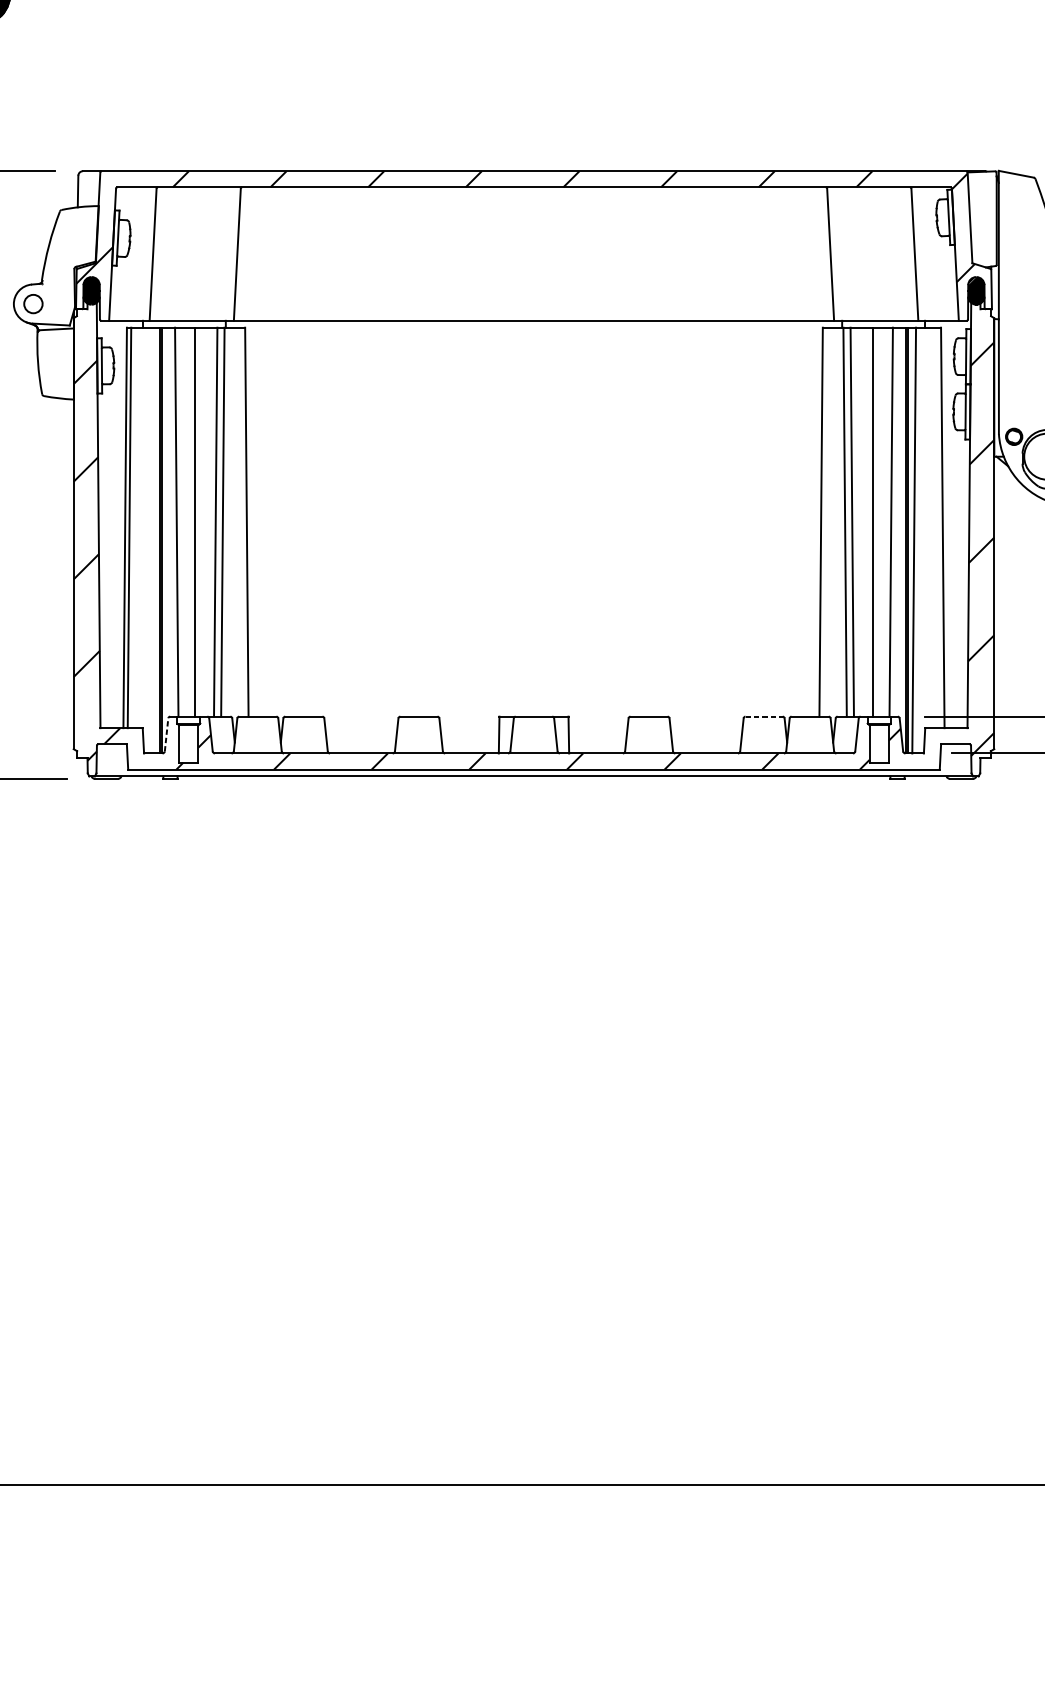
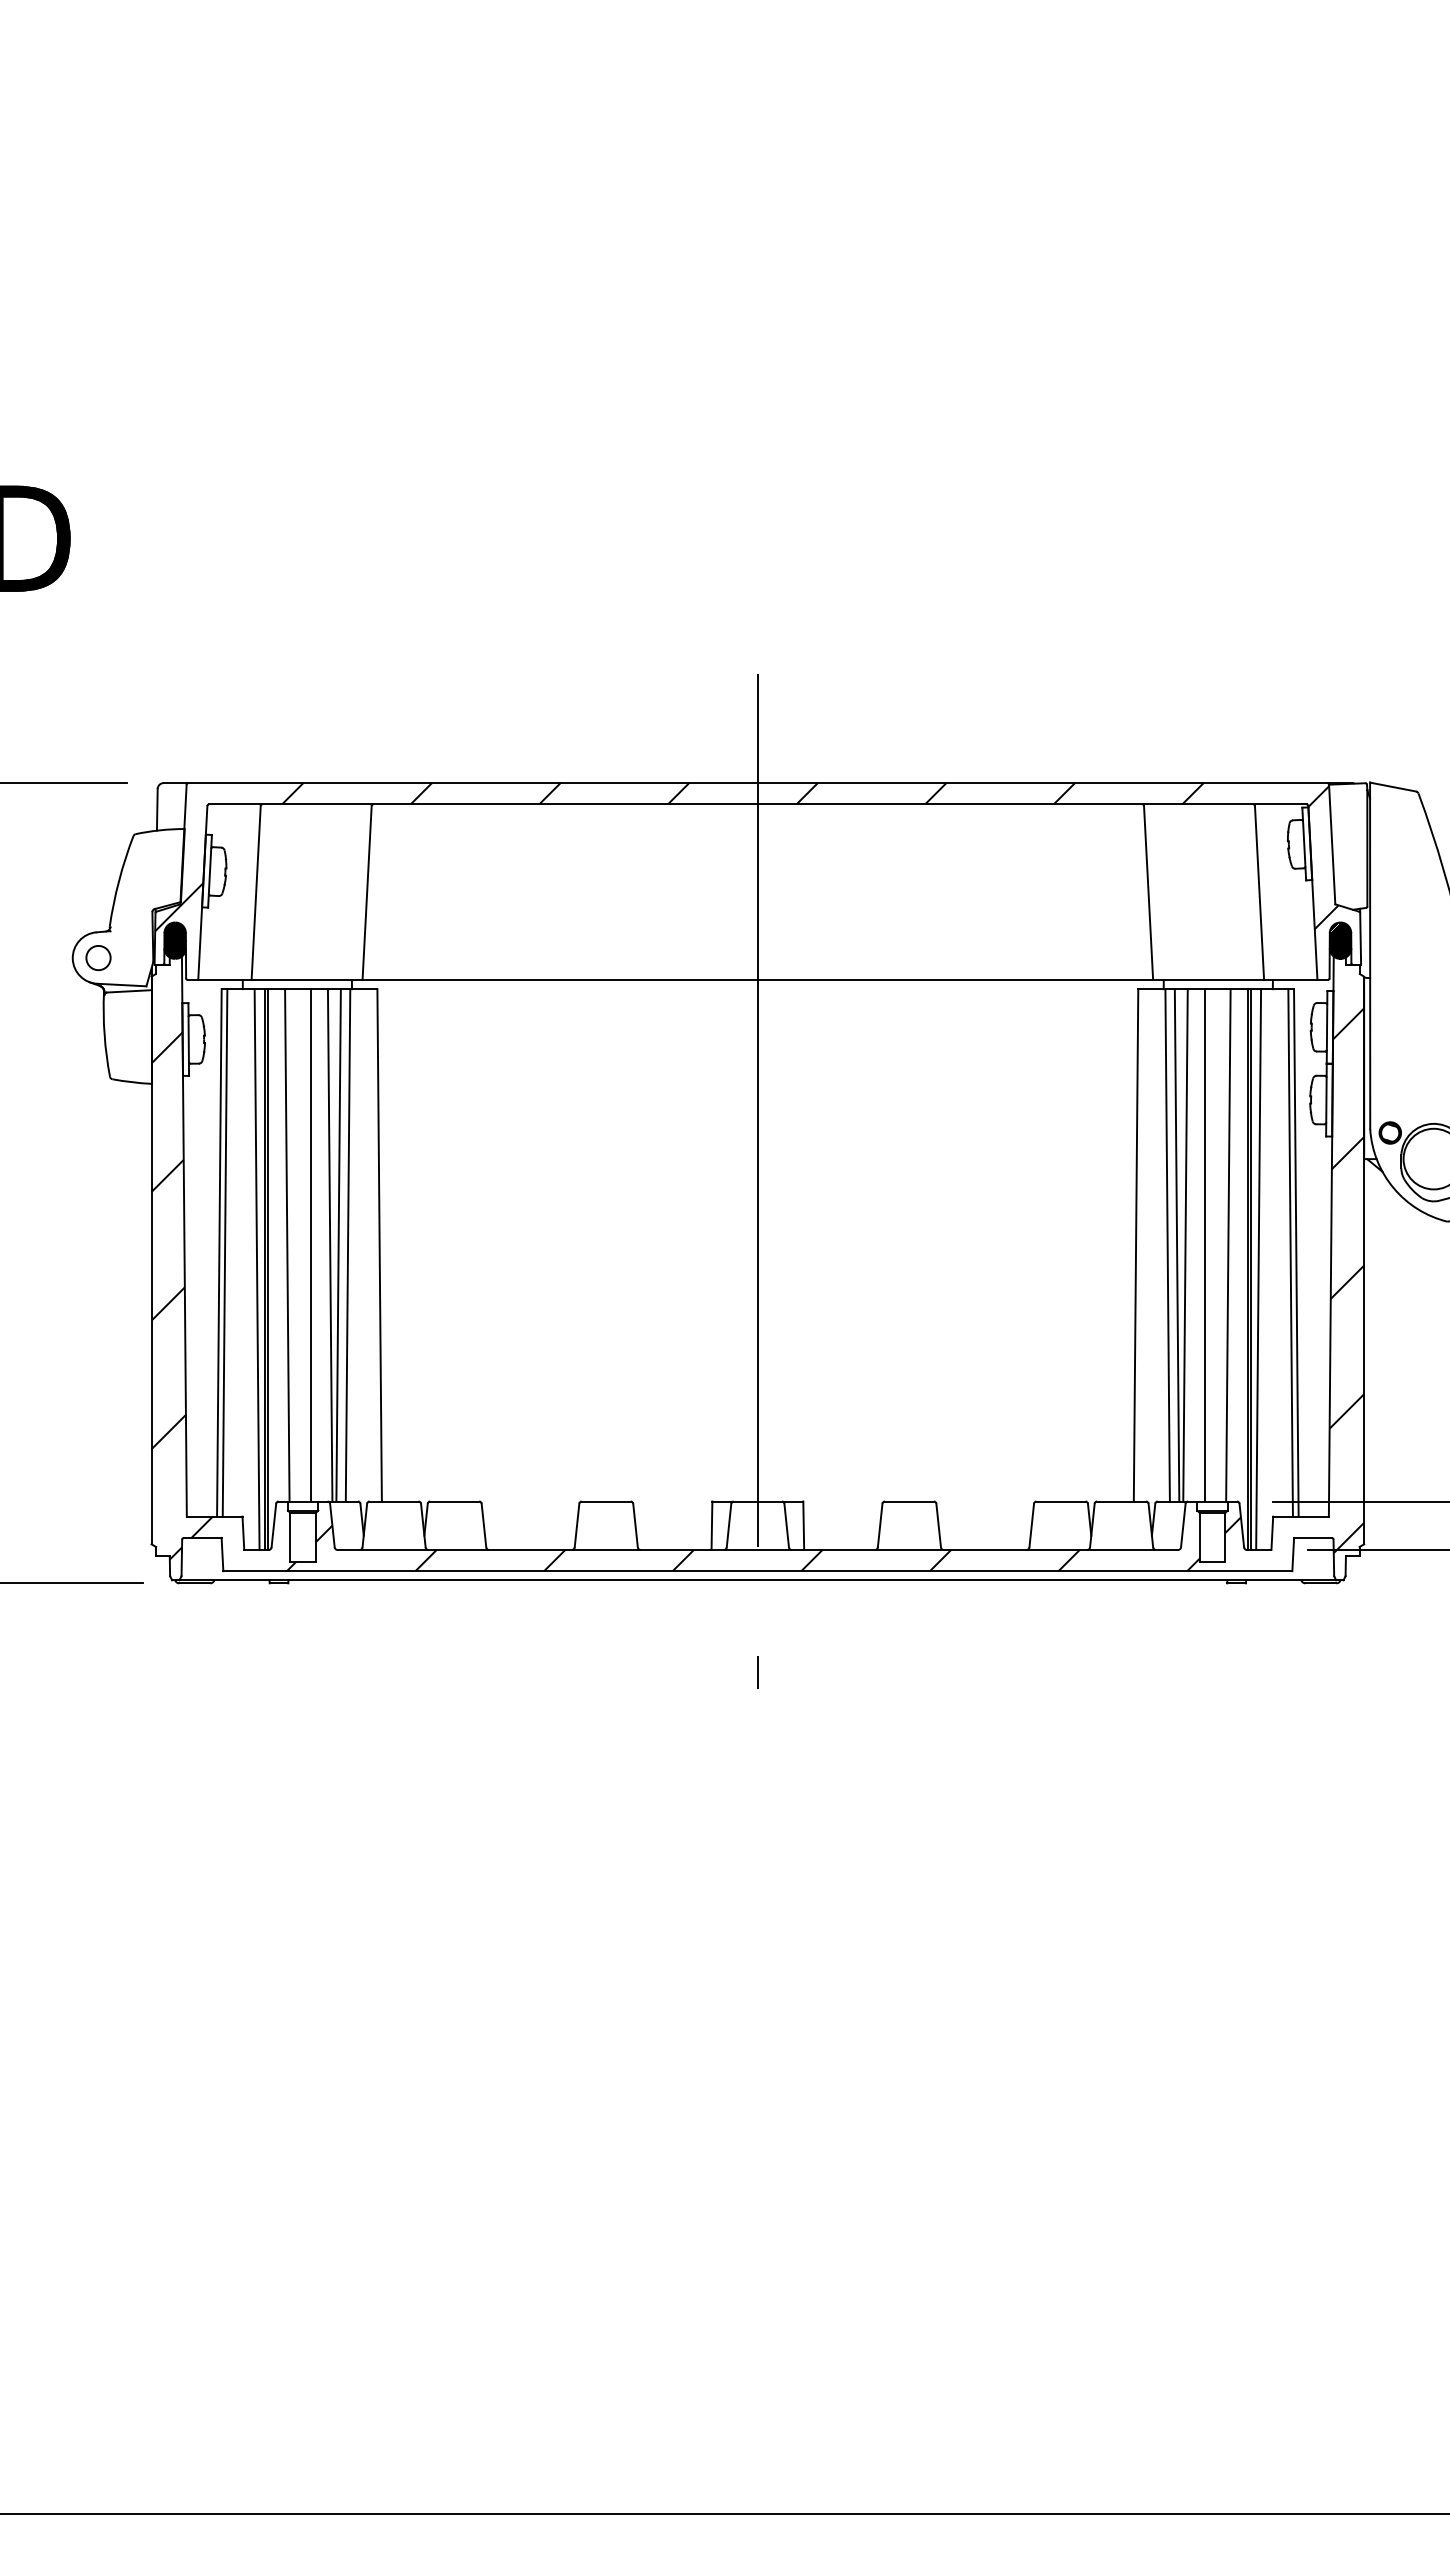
line: (533, 473) -> (757, 1181), added
line: (208, 522) -> (329, 1245), added
line: (858, 522) -> (1185, 1245), added
line: (938, 527) -> (1290, 1252), added
line: (153, 540) -> (256, 1269), added
line: (763, 716) -> (1060, 1501), dashed -> solid
line: (166, 734) -> (273, 1525), dashed -> solid

